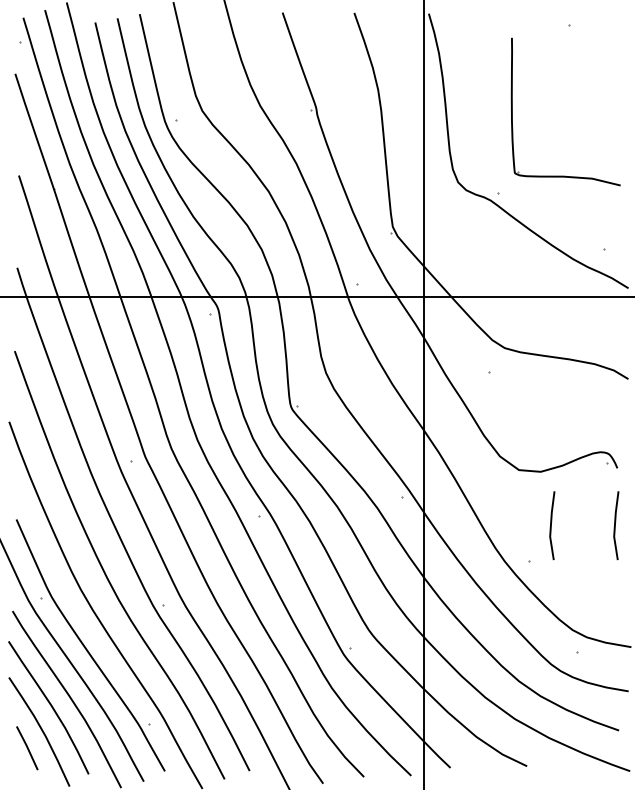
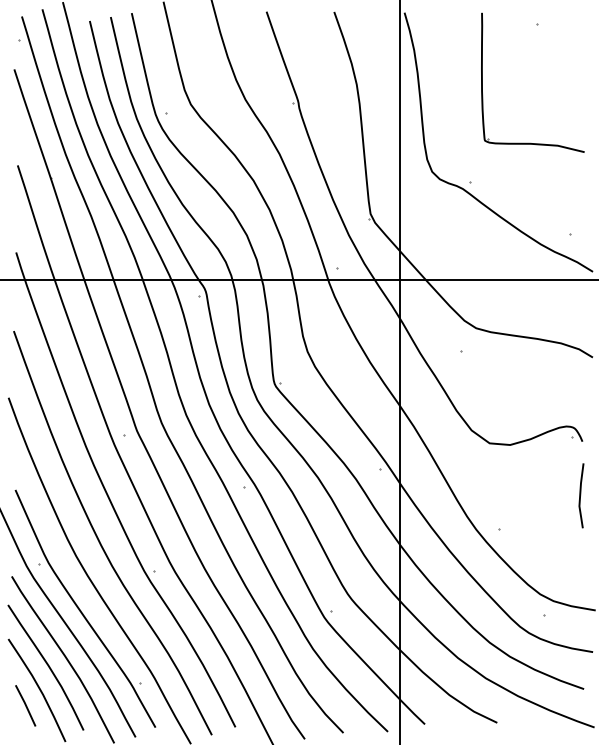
part: (512, 111) -> (482, 82), moved
line: (551, 525) -> (520, 495), removed

